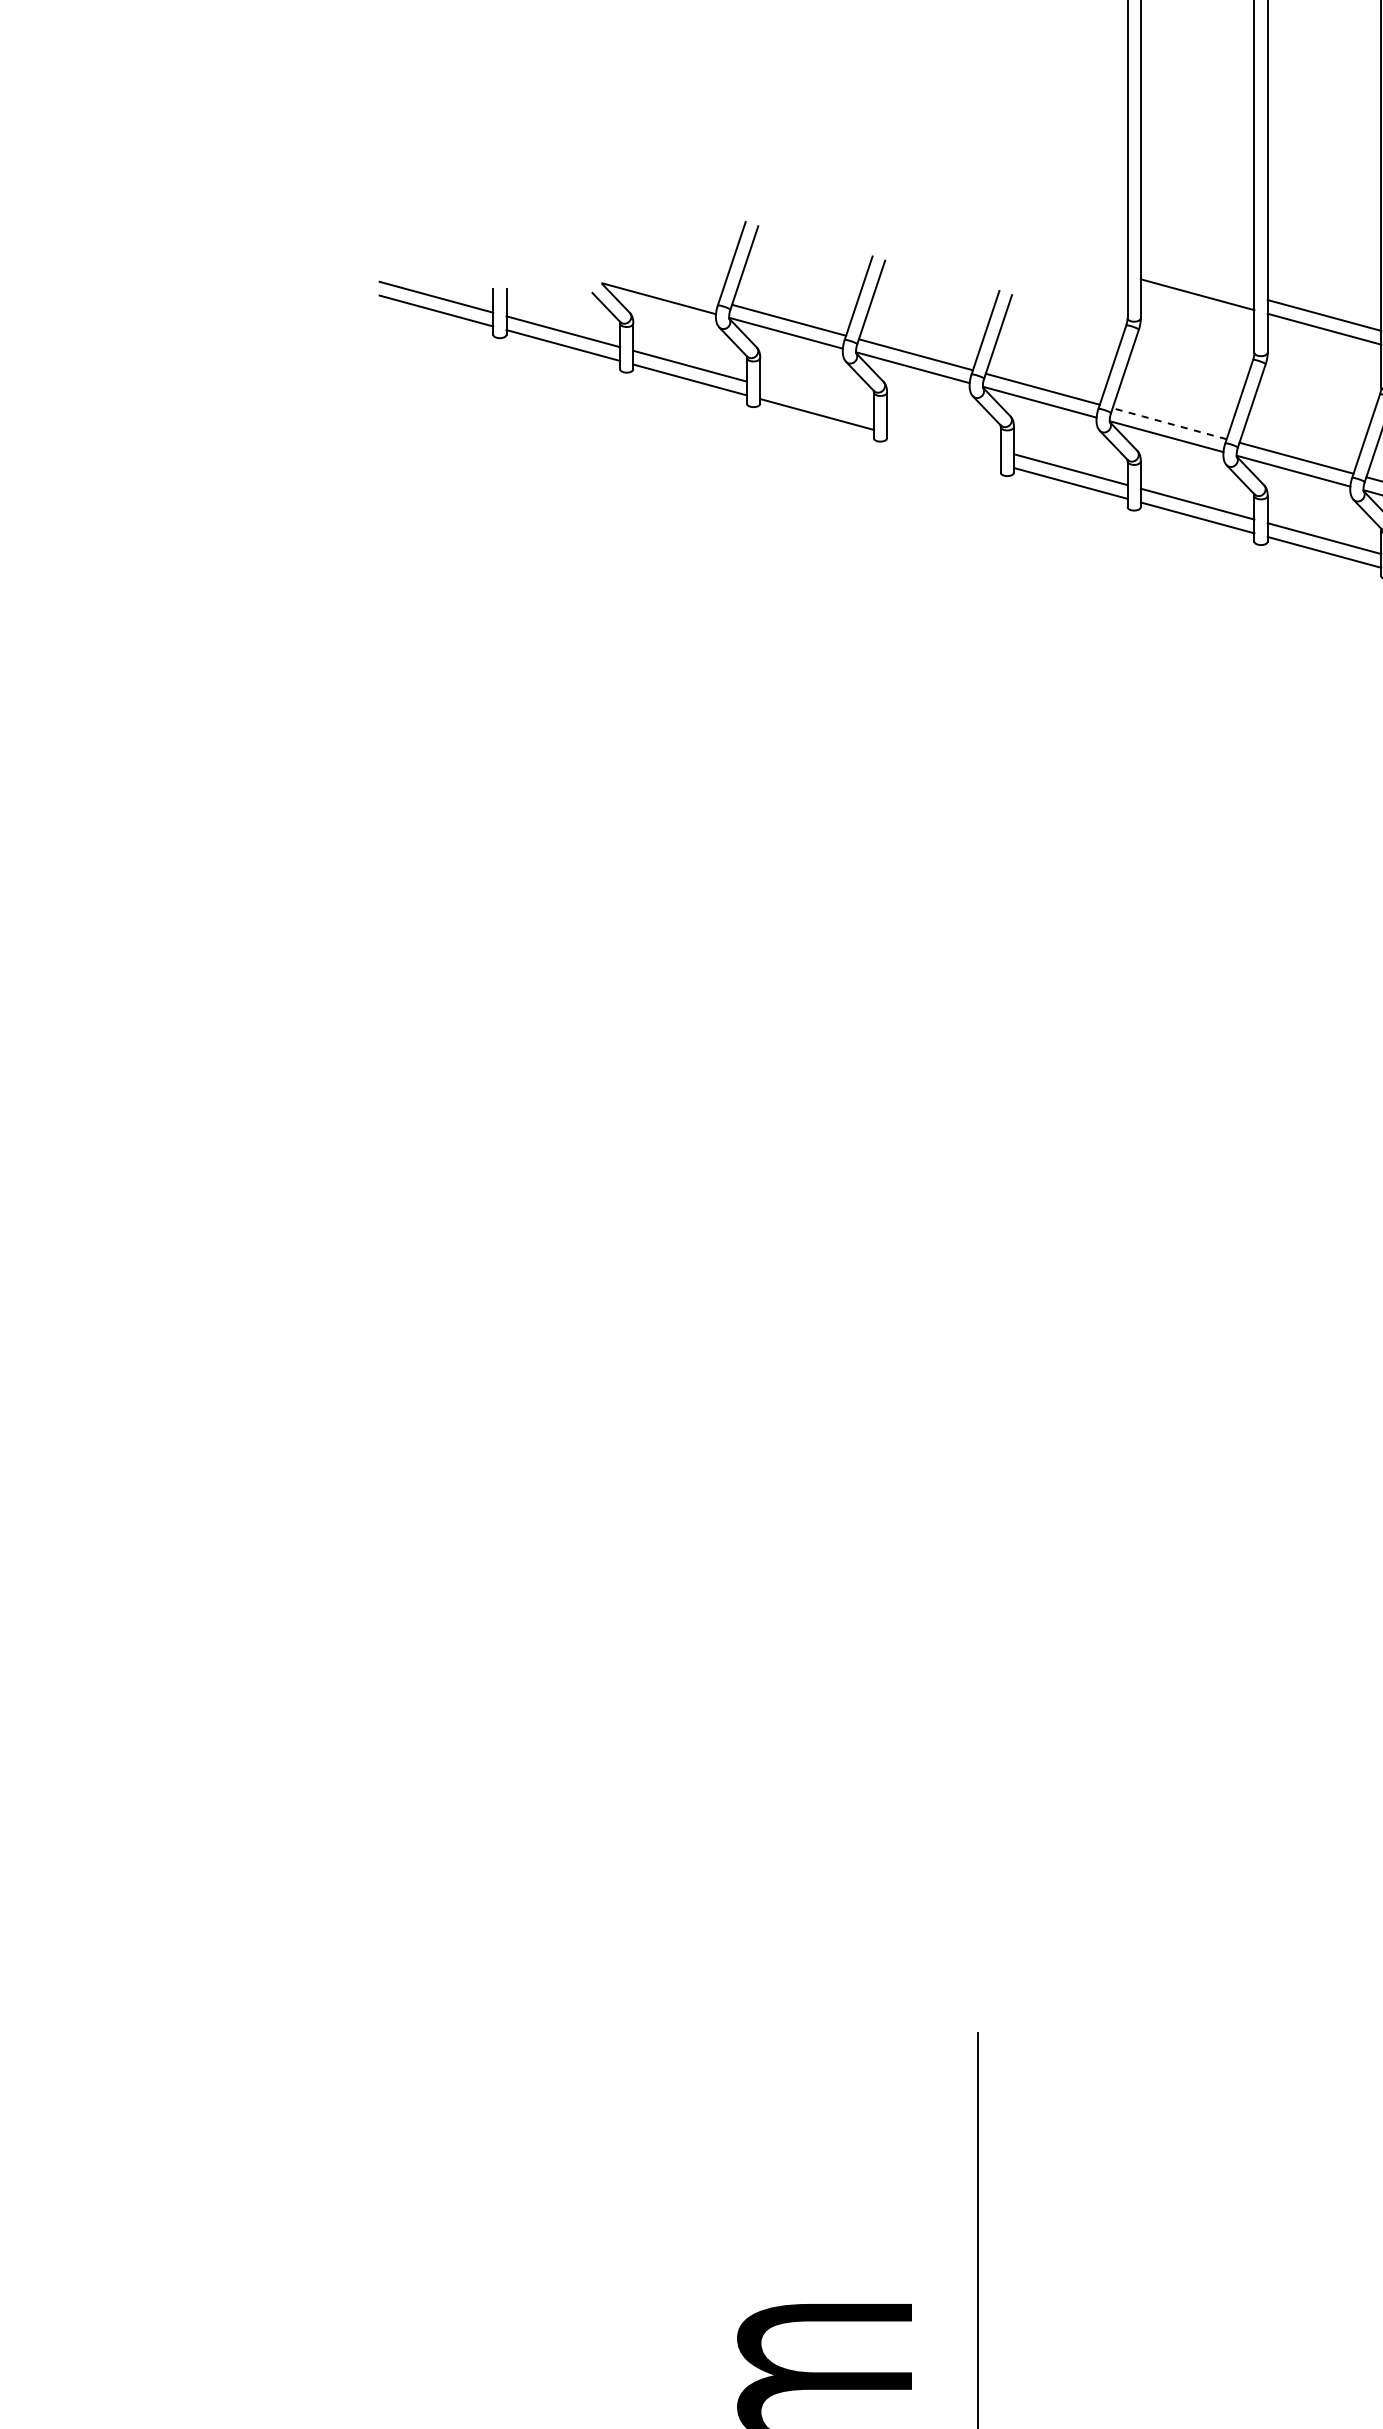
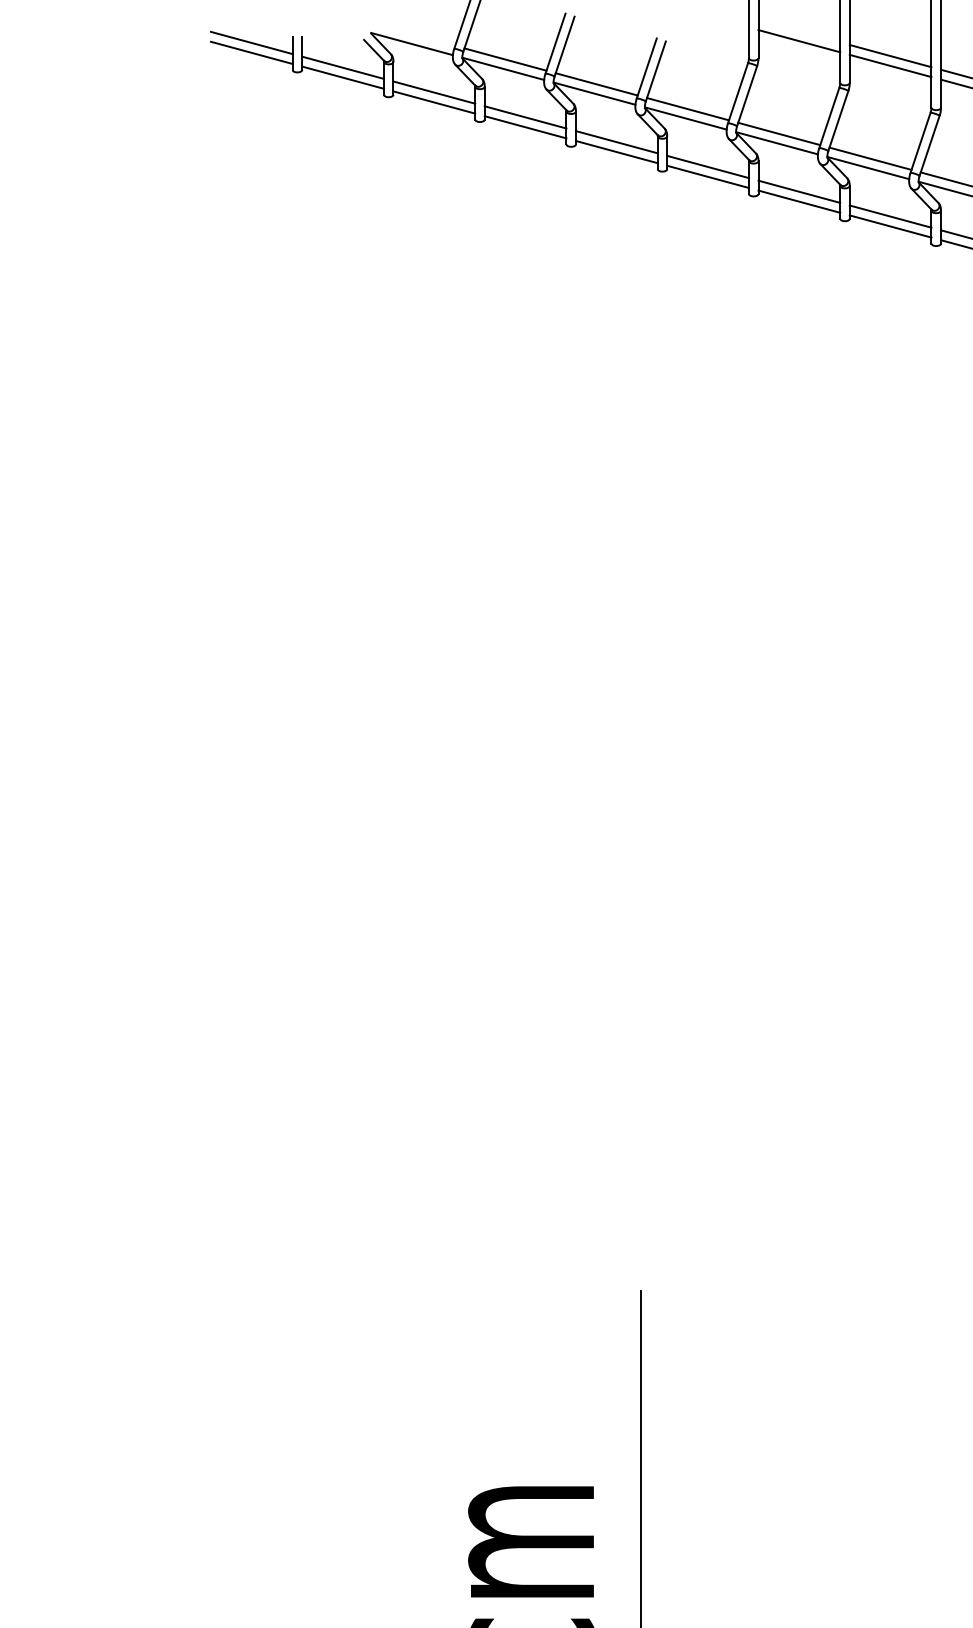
line: (816, 400) -> (525, 117), added
line: (1169, 423) -> (779, 133), dashed -> solid
line: (943, 434) -> (616, 141), added
line: (943, 448) -> (616, 151), added

